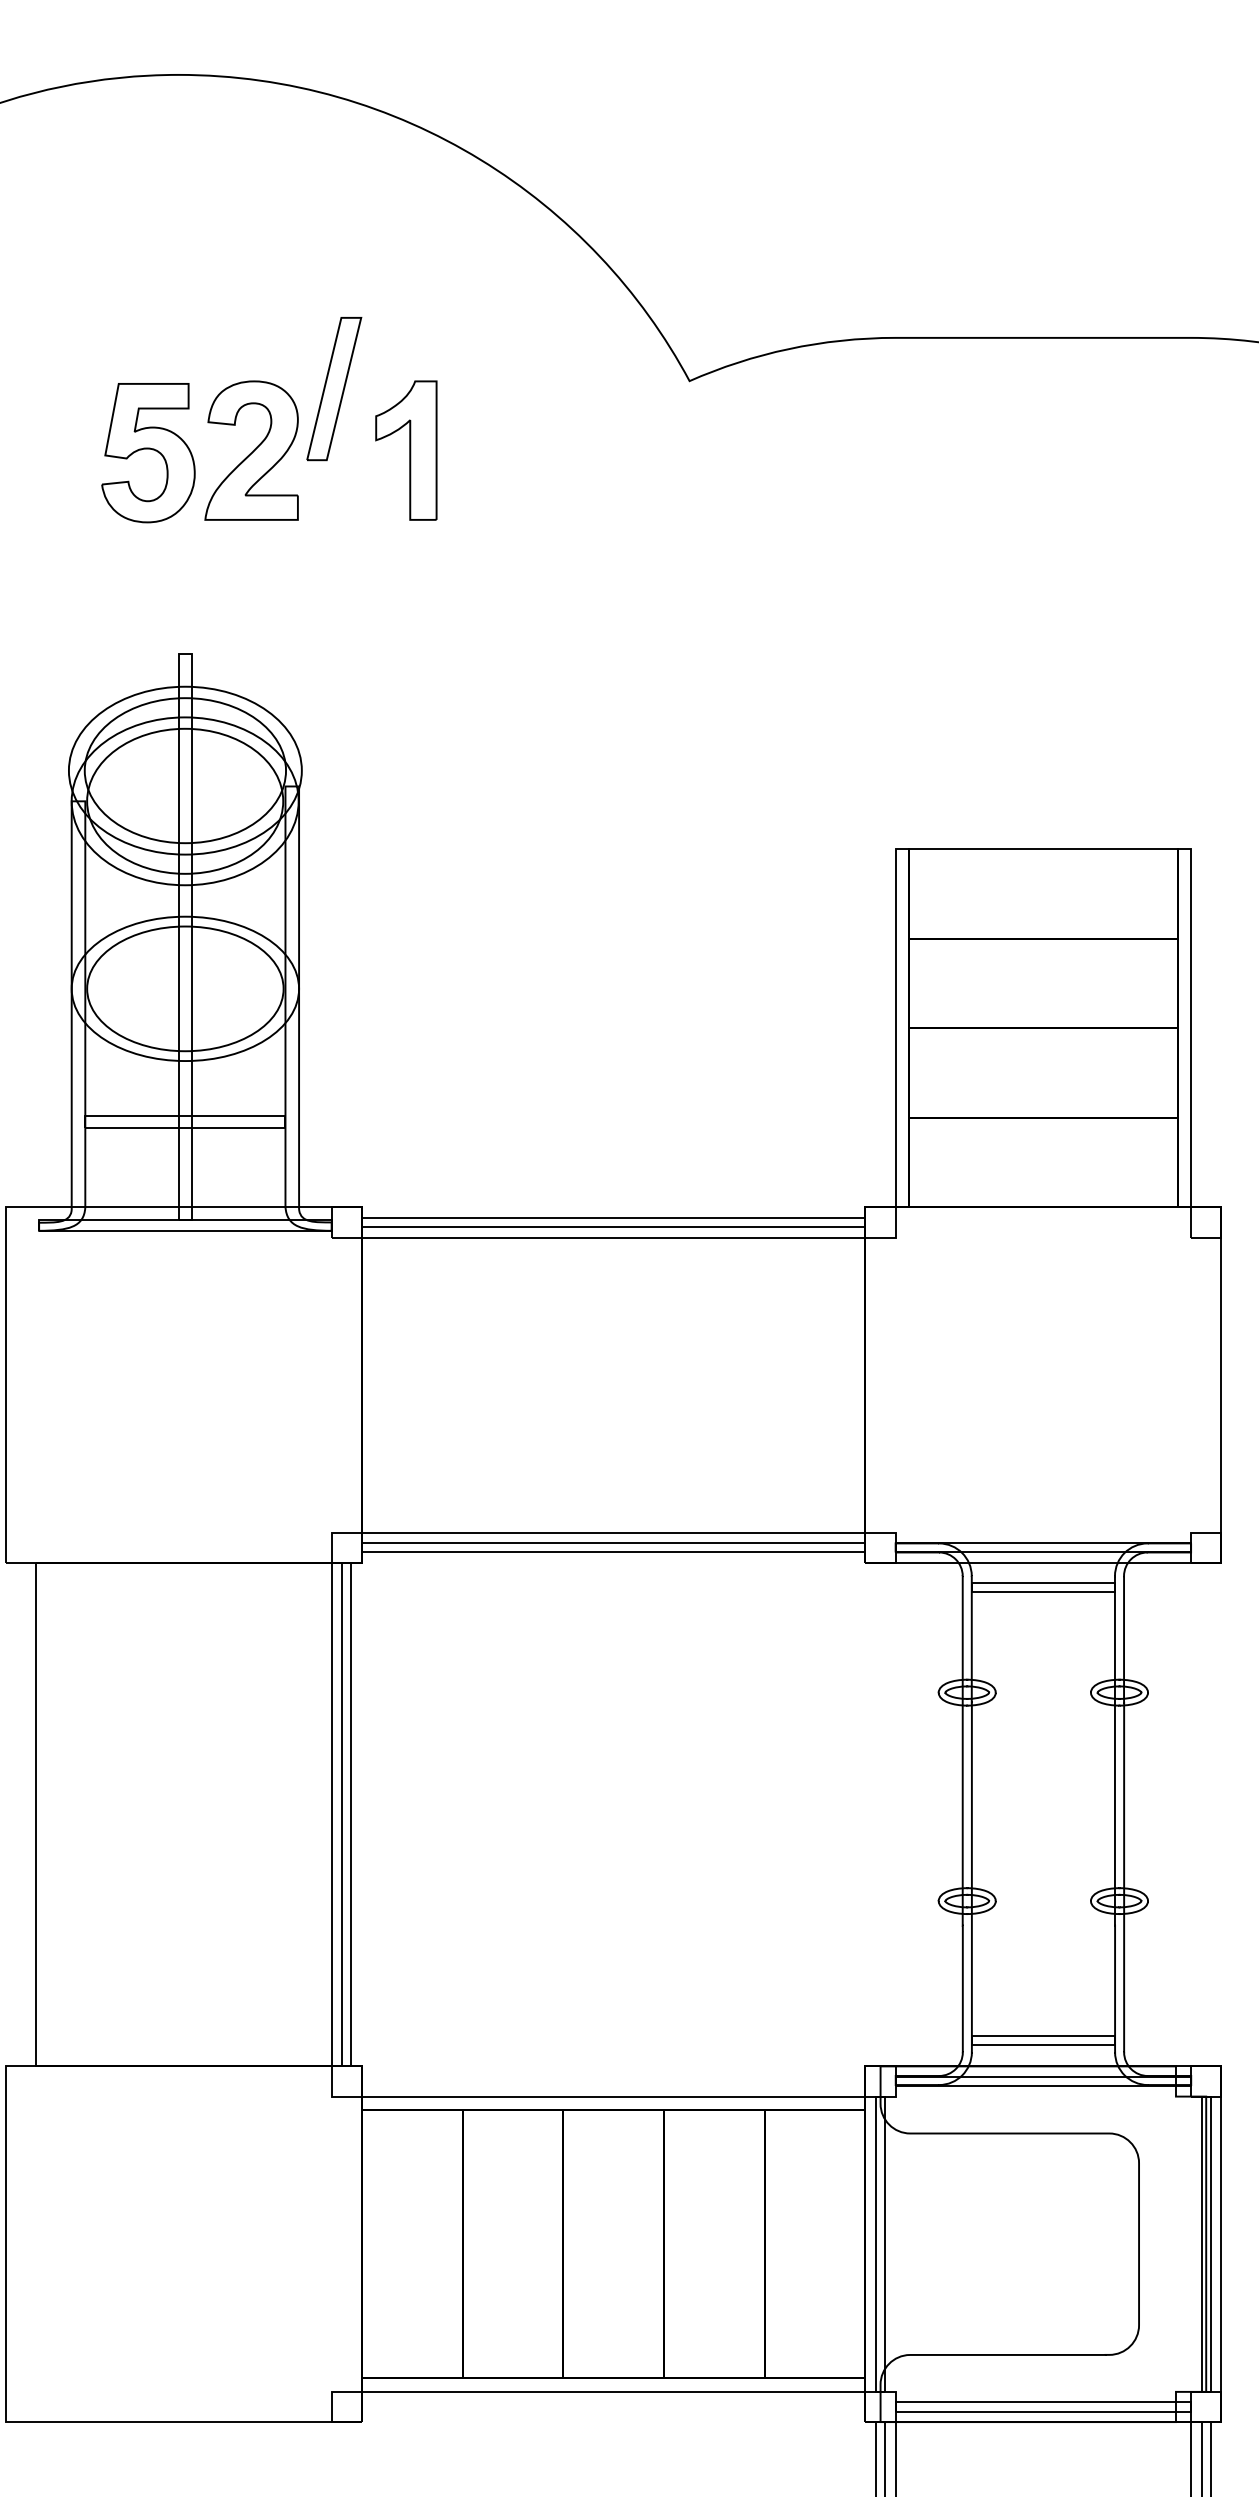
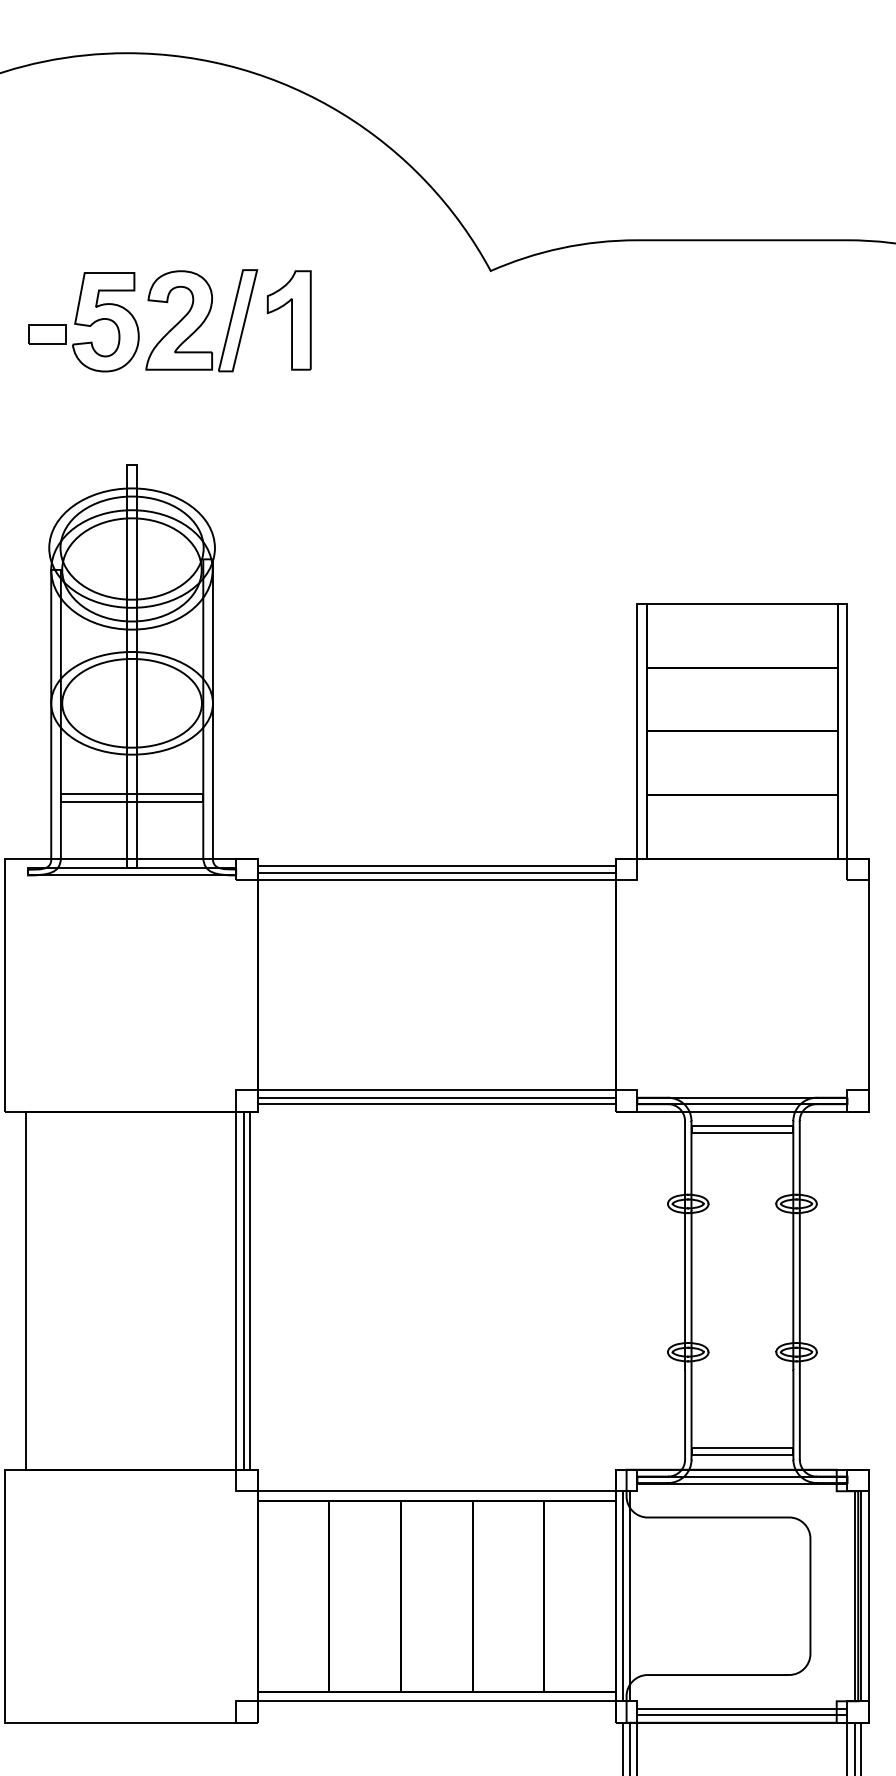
part: (334, 389) -> (238, 321), moved
part: (65, 469) -> (46, 333), added

